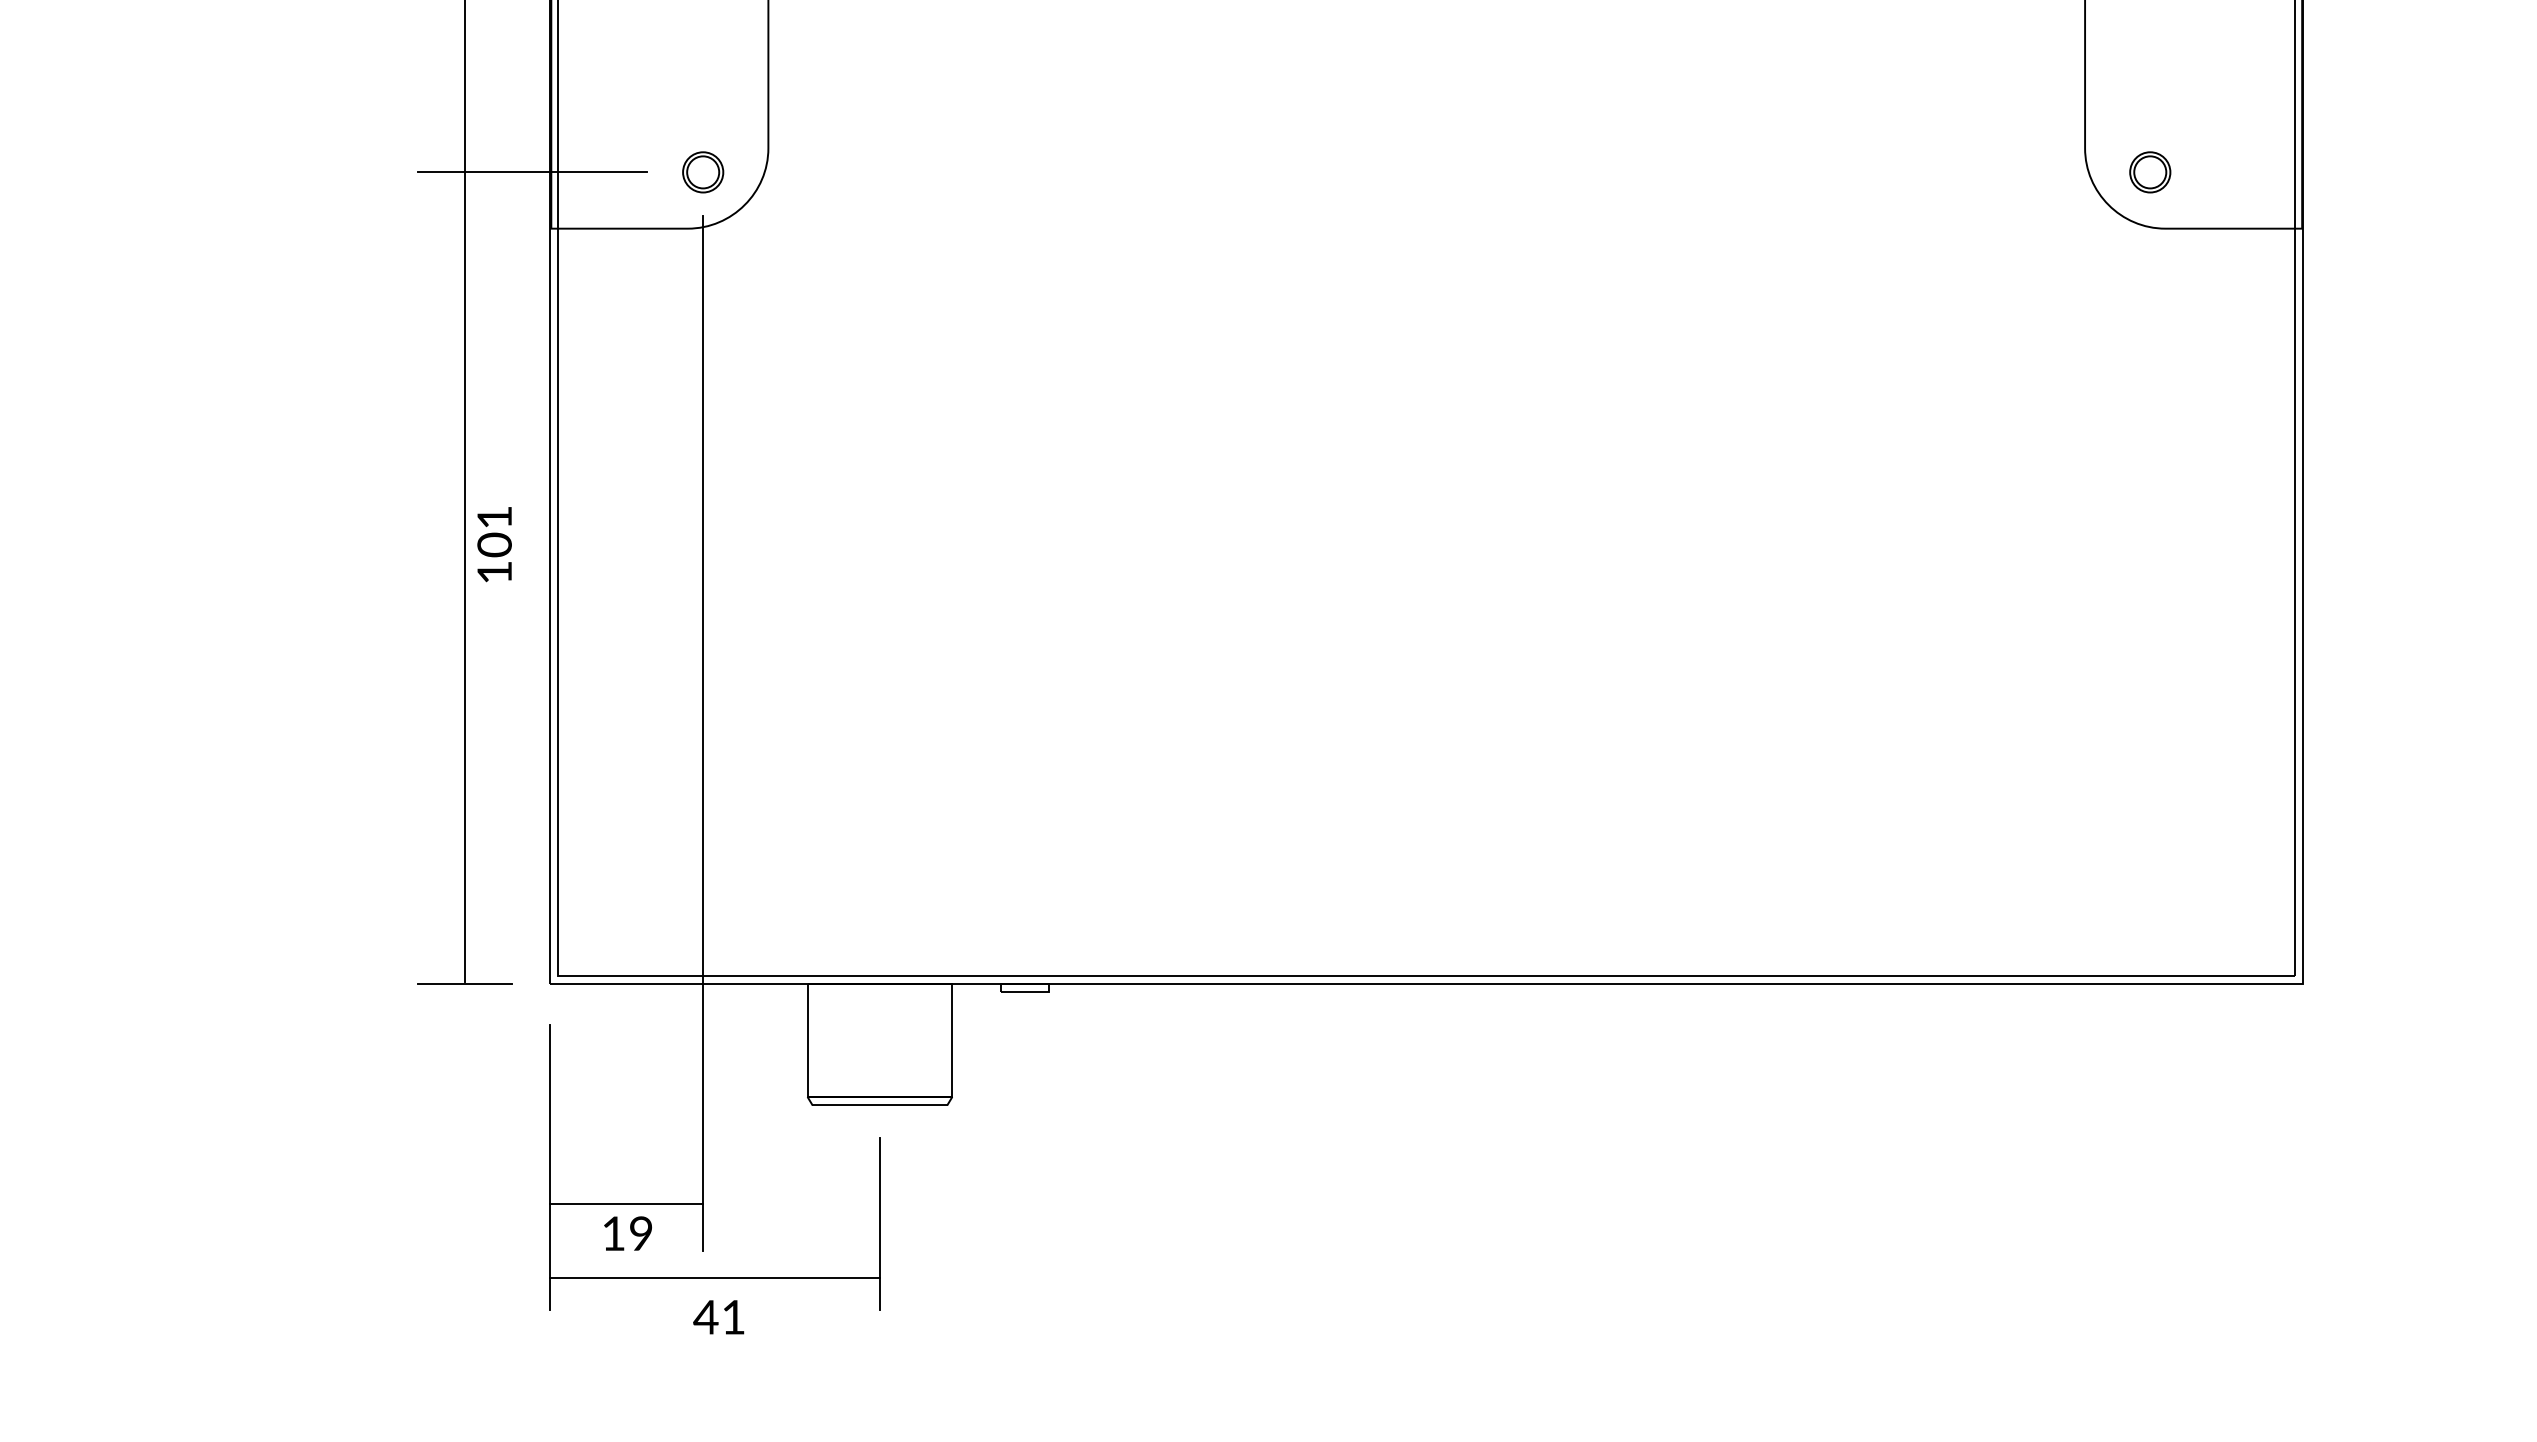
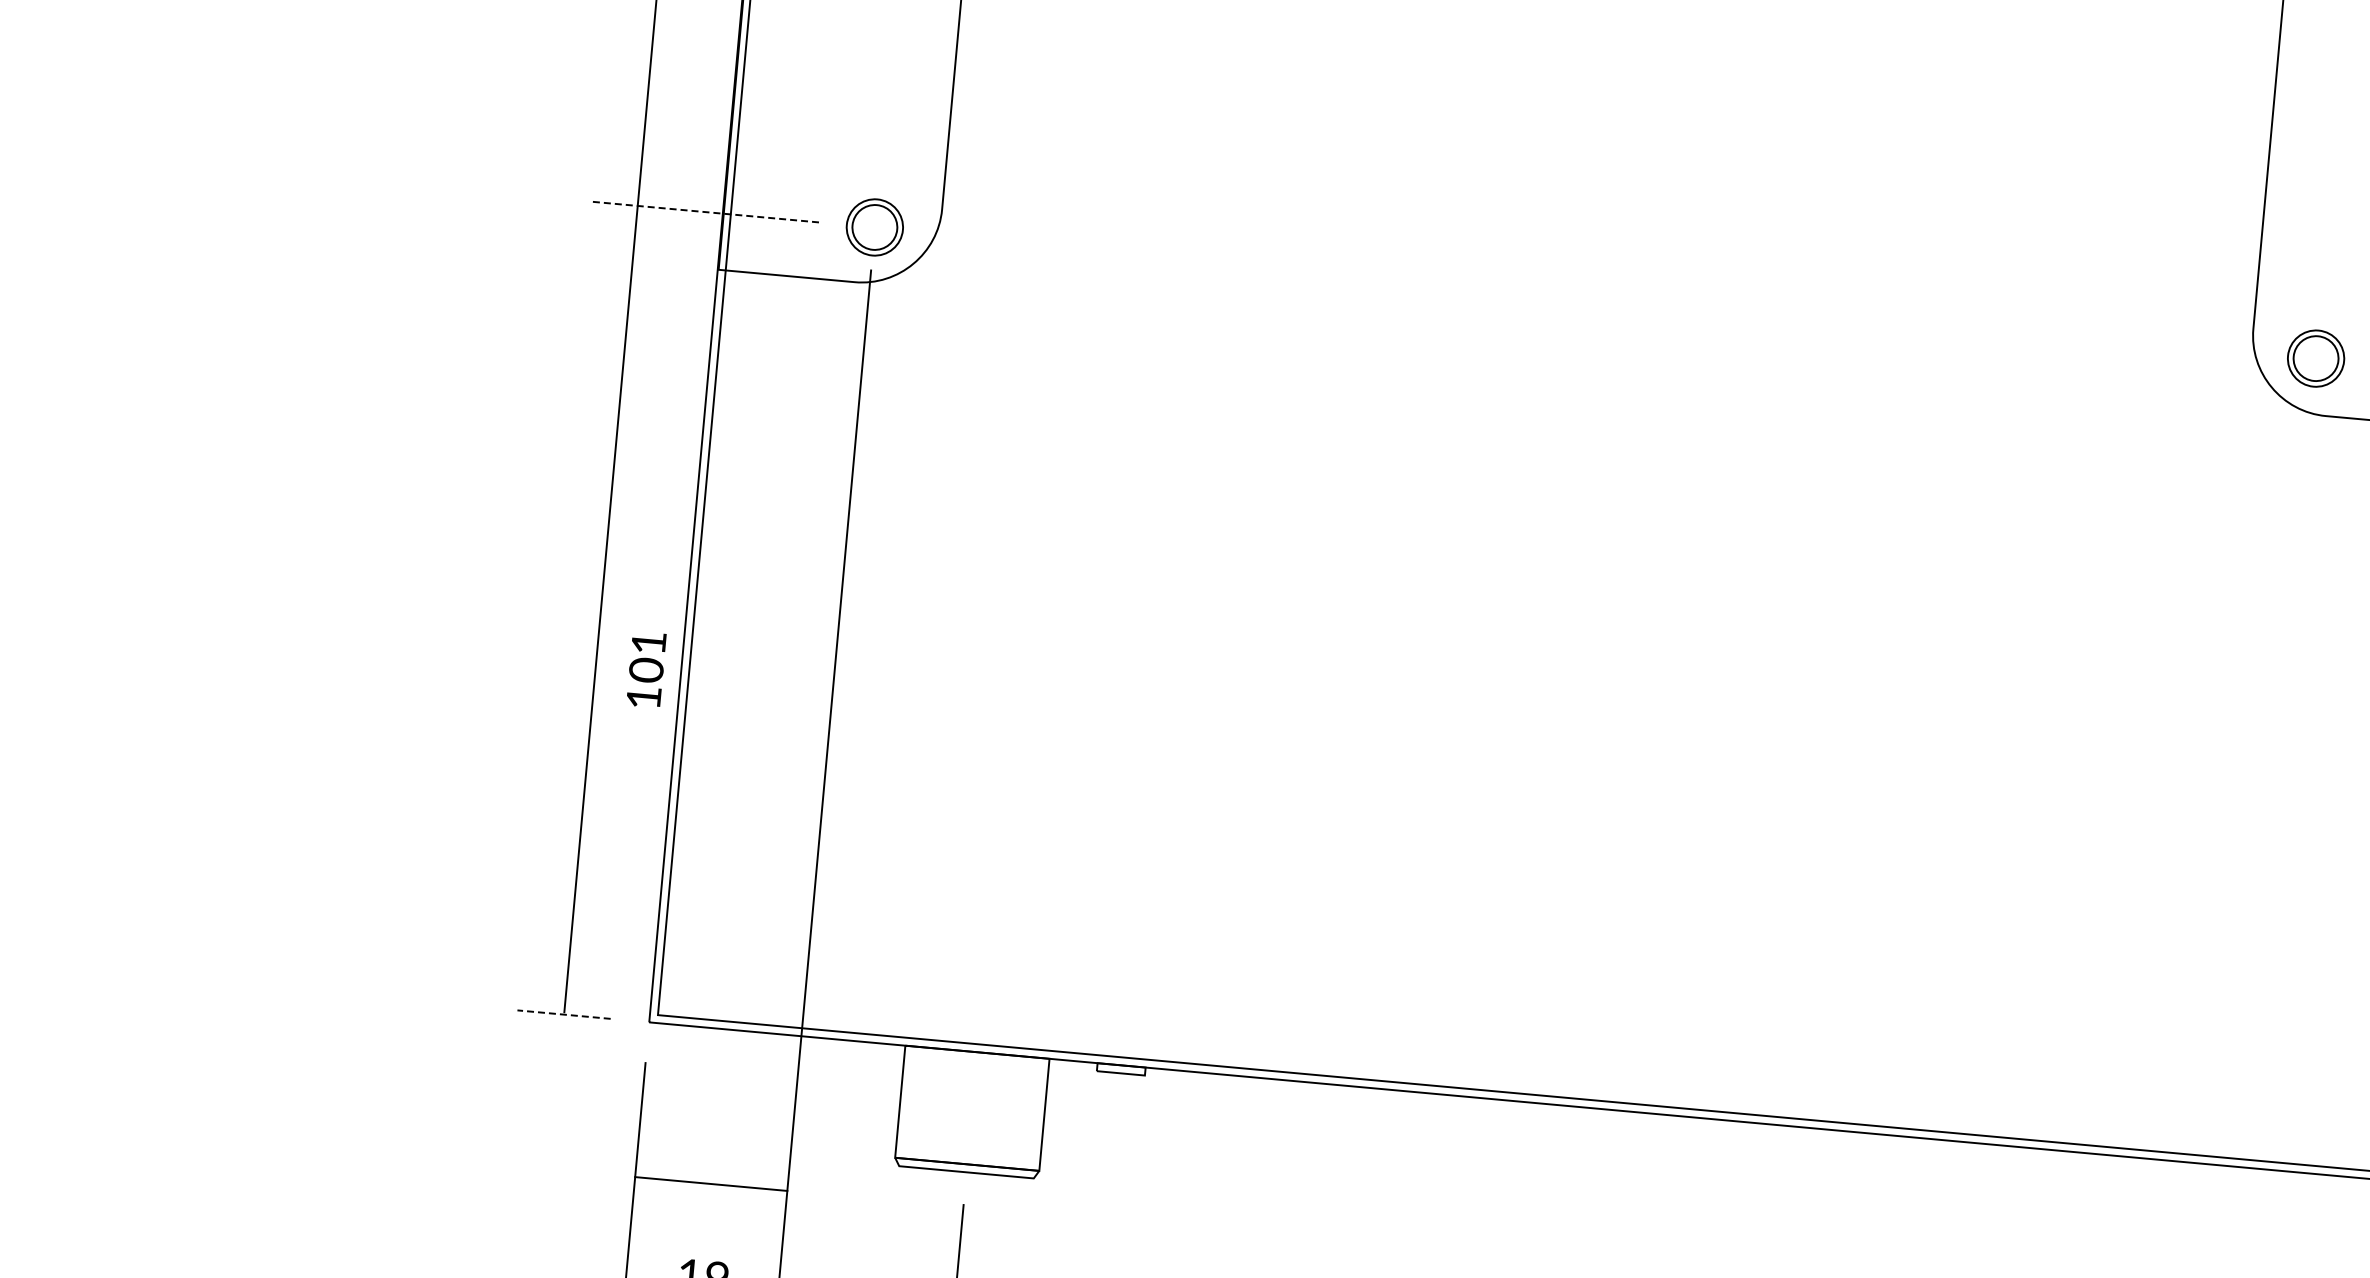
line: (531, 172) -> (704, 212), solid -> dashed
part: (703, 172) -> (875, 227), size x1.4
part: (2150, 172) -> (2316, 358), size x1.4
text: (494, 544) -> (646, 669), moved
line: (464, 984) -> (563, 1014), solid -> dashed
line: (626, 1203) -> (710, 1183), moved

